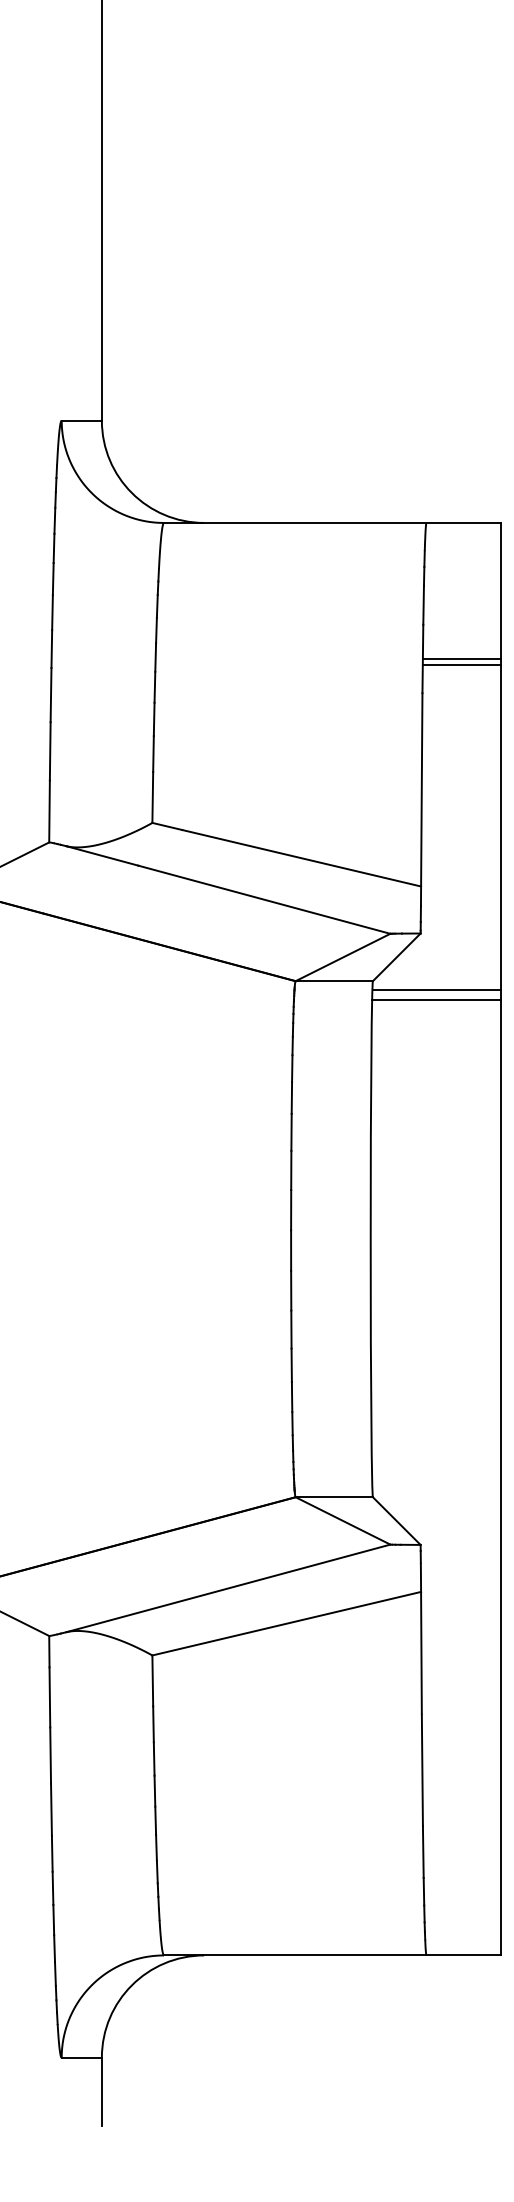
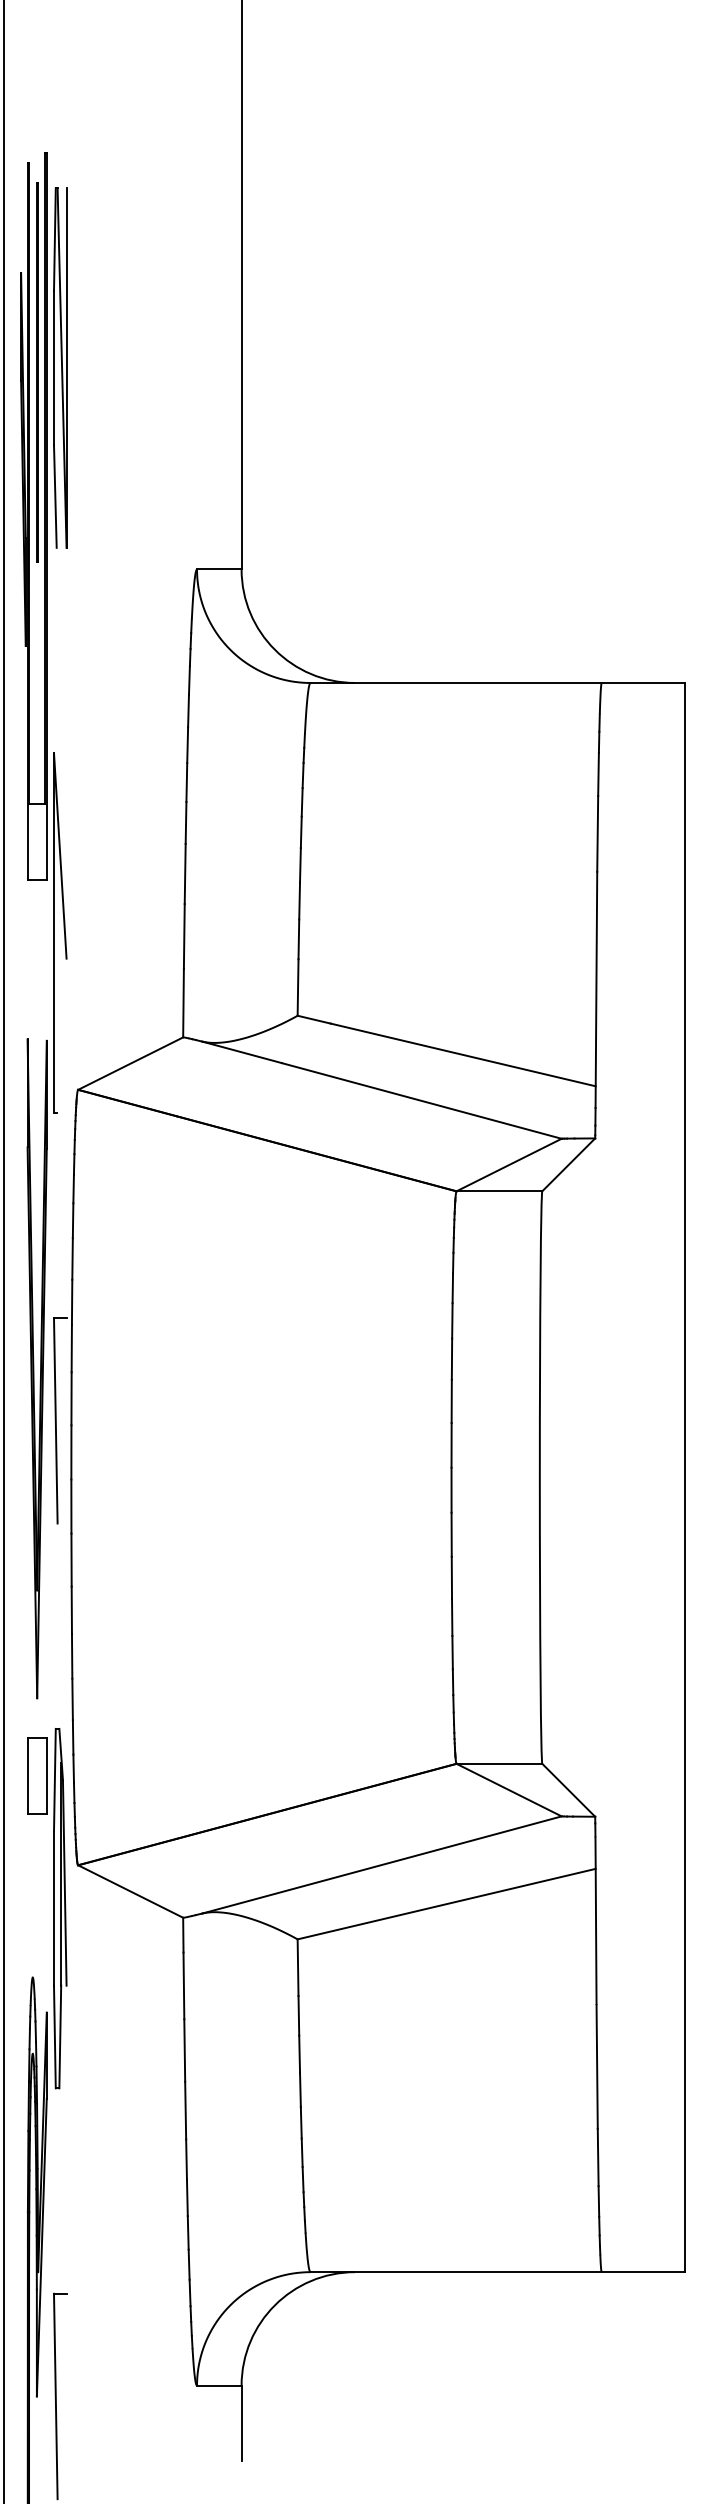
line: (461, 659) -> (640, 834), removed
line: (461, 664) -> (640, 840), removed
line: (437, 989) -> (613, 1200), removed
line: (436, 1000) -> (612, 1212), removed

